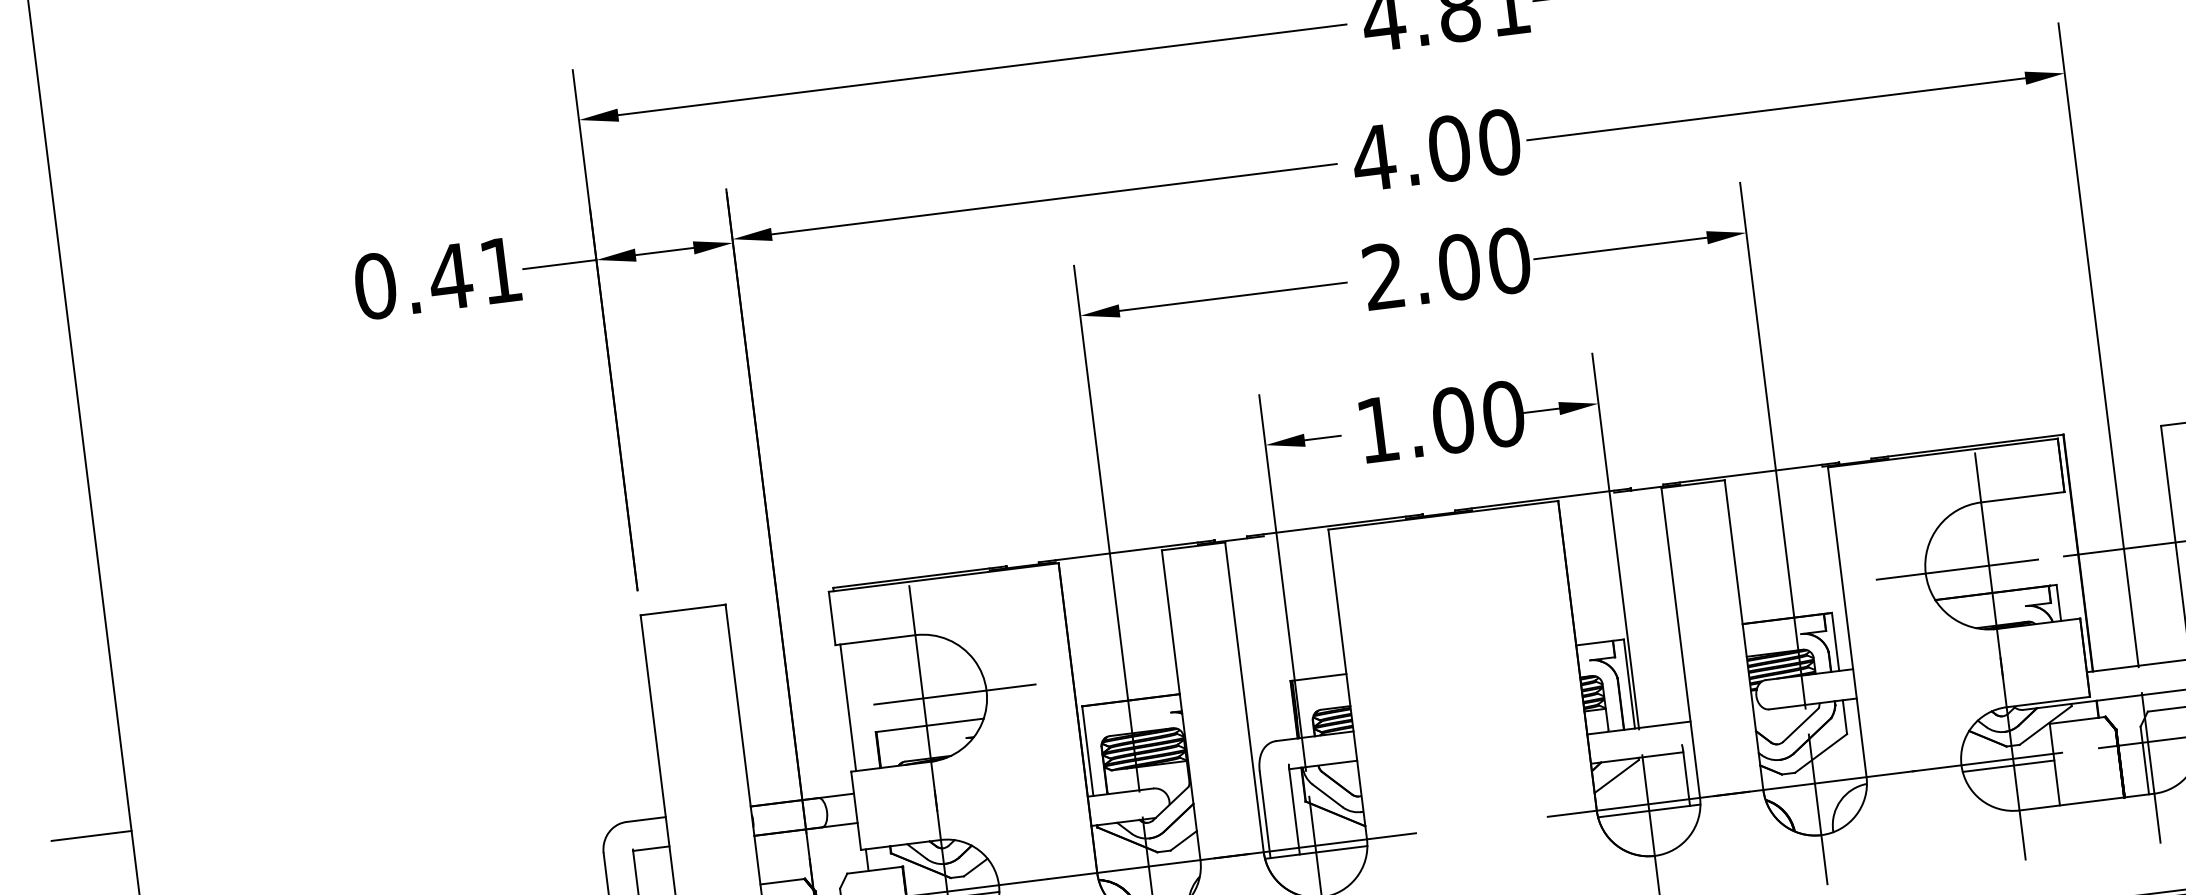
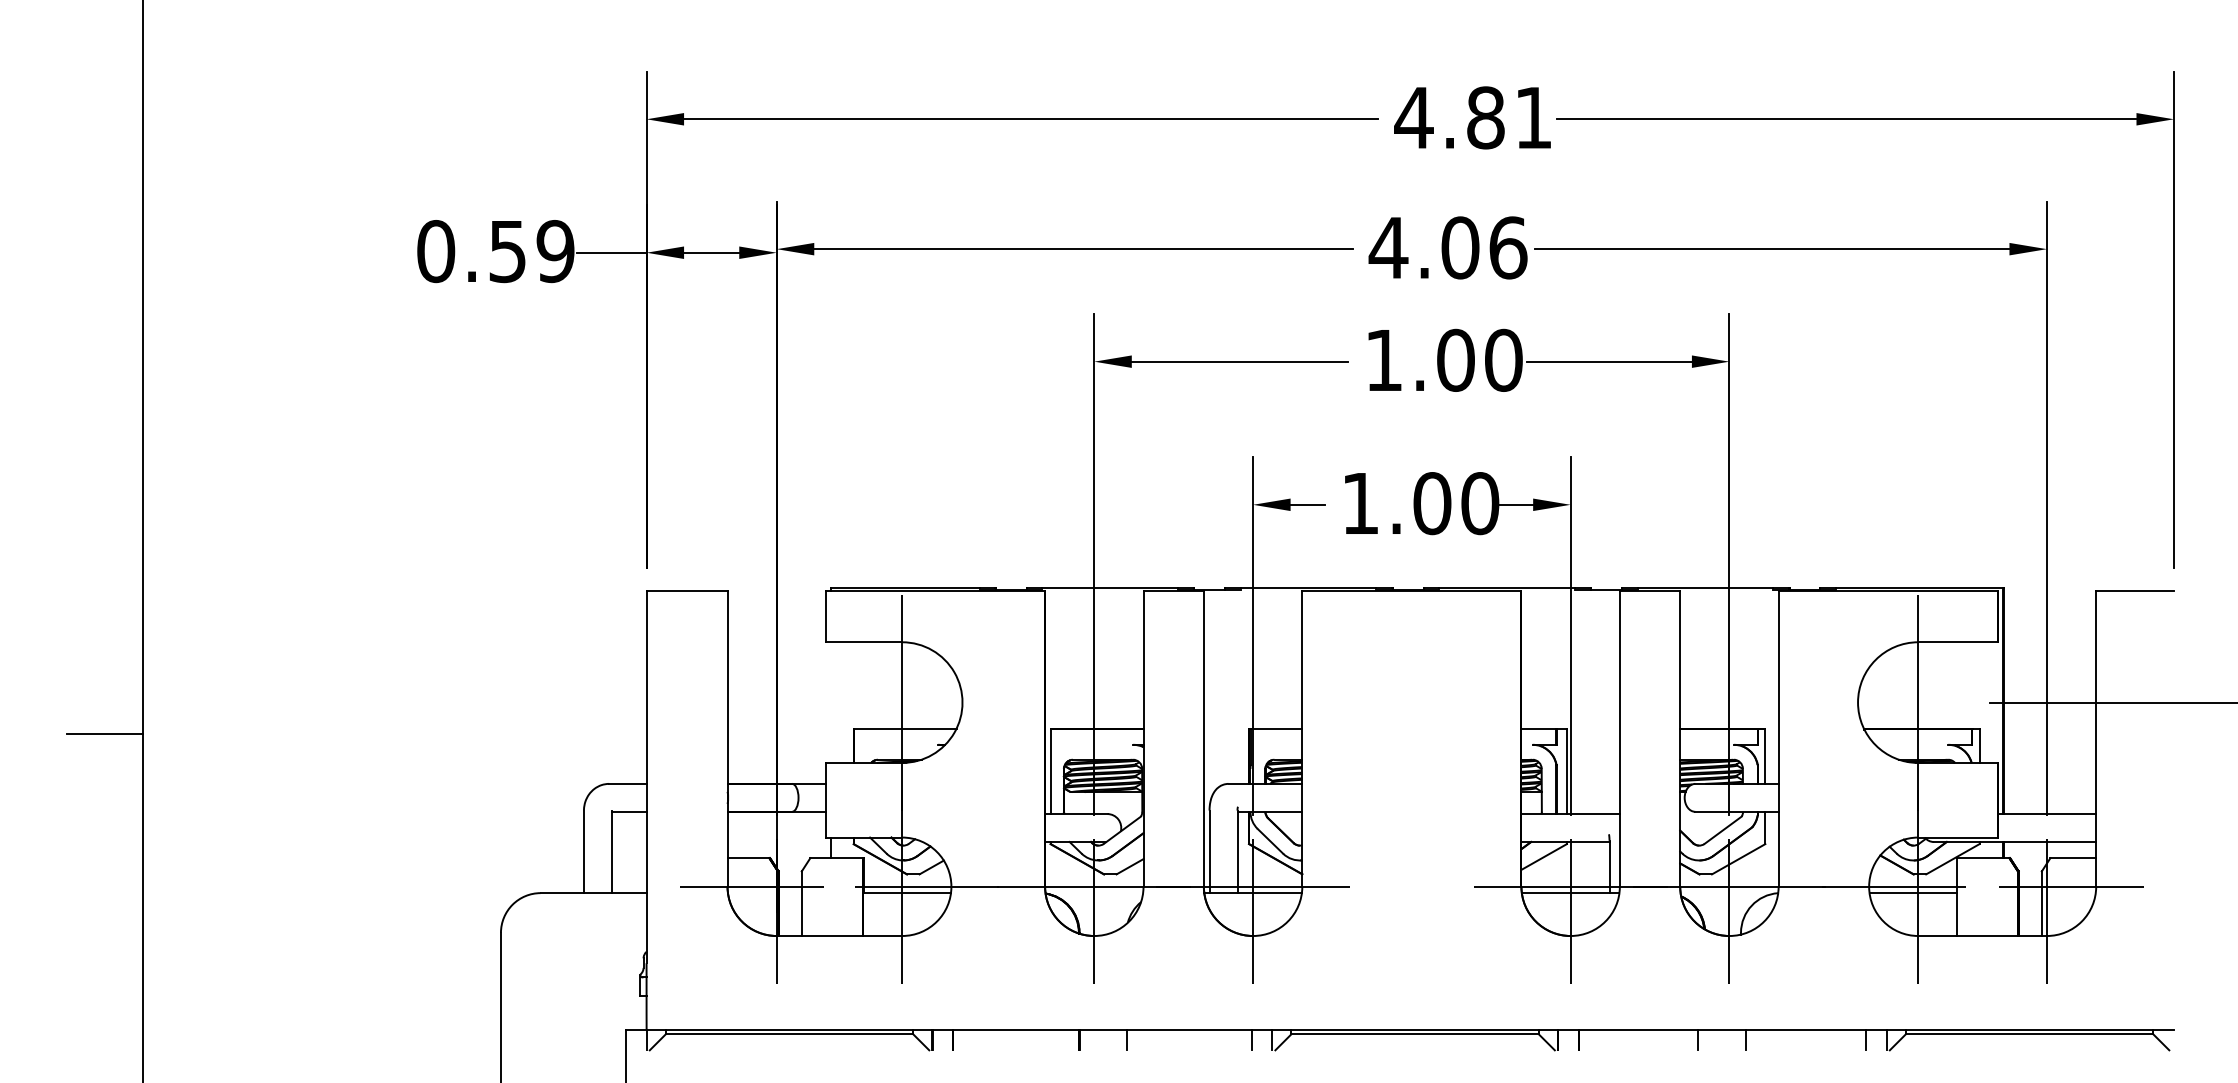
text: (1499, 141) -> (1508, 247), 4.00 -> 4.06
text: (474, 273) -> (530, 251), 0.41 -> 0.59
text: (1383, 275) -> (1383, 359), 2.00 -> 1.00
line: (1956, 569) -> (1887, 702), removed
line: (955, 694) -> (932, 702), removed
line: (848, 707) -> (830, 702), removed

